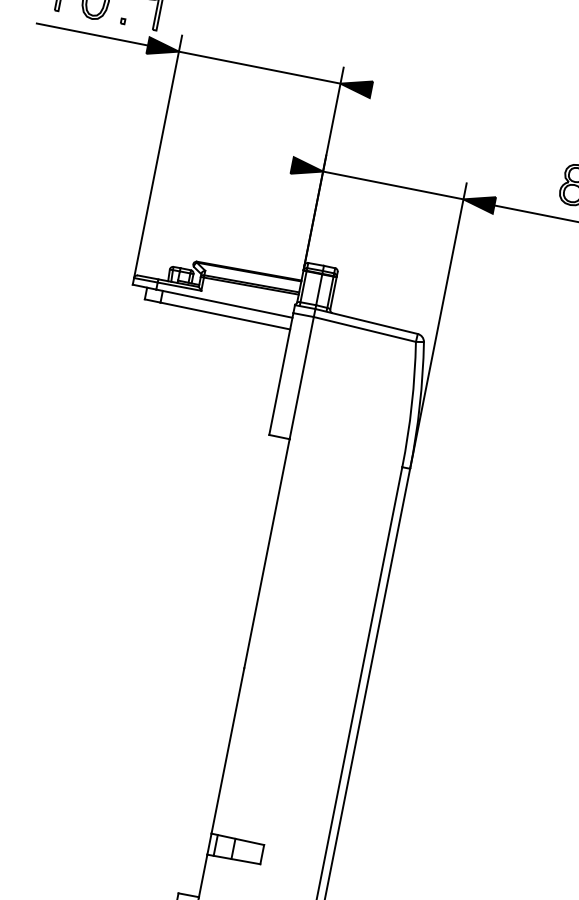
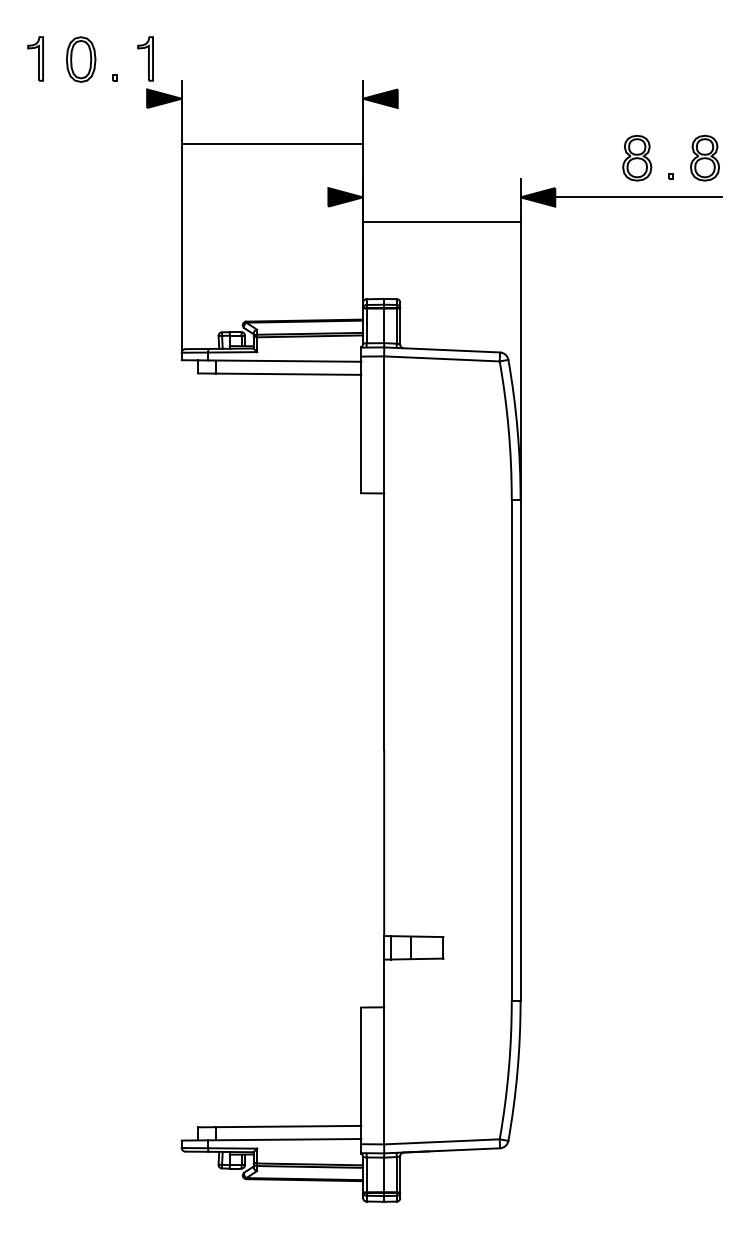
line: (92, 34) -> (84, 98), removed
line: (259, 67) -> (272, 143), moved
line: (392, 185) -> (441, 222), moved

